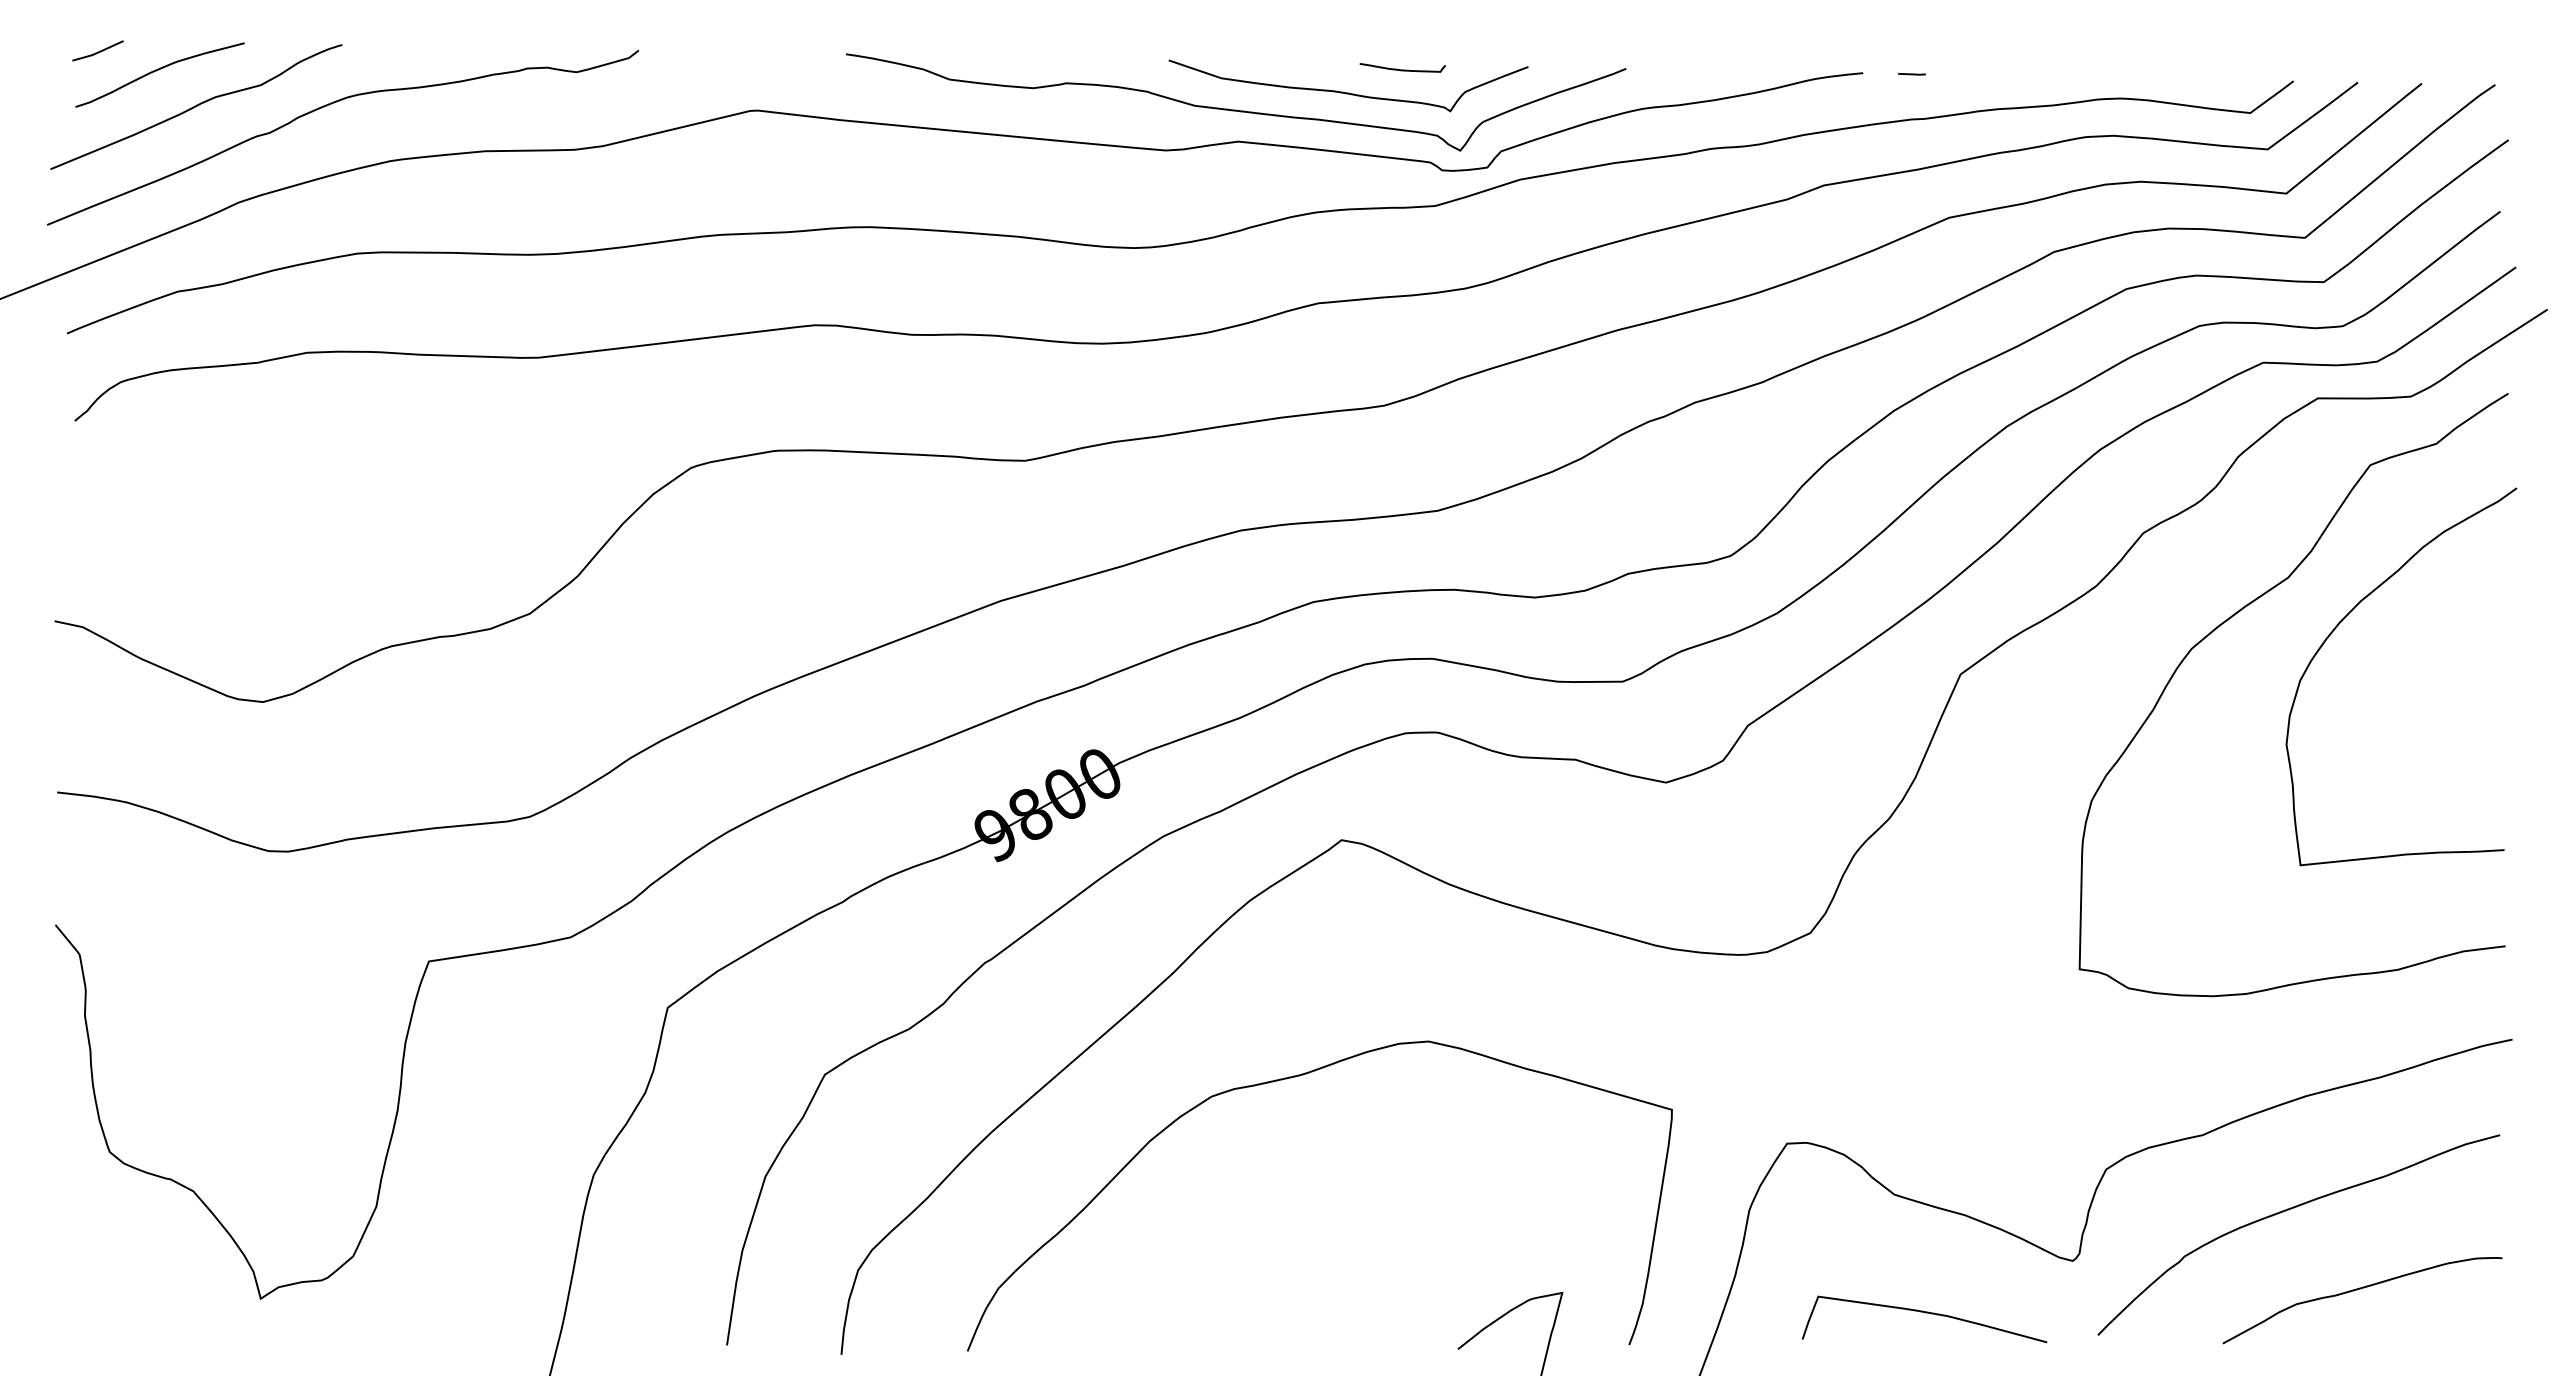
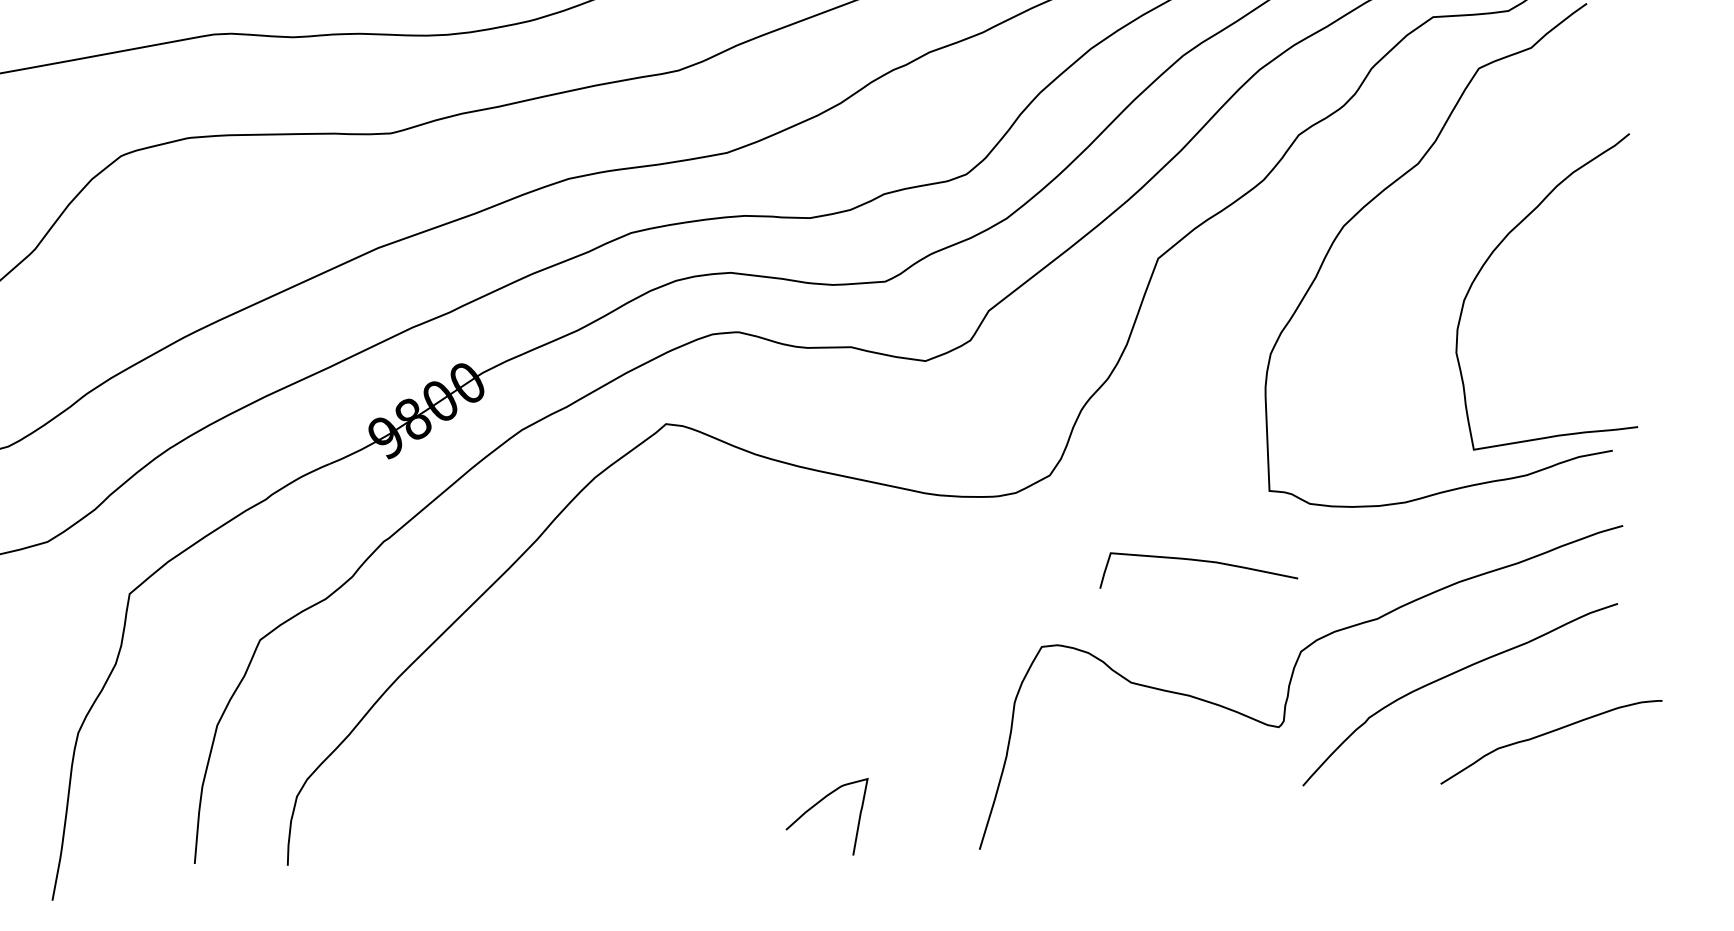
curve: (2344, 619) -> (1496, 248), moved
curve: (1291, 1078) -> (637, 619), removed
curve: (2360, 1289) -> (1549, 733), moved
curve: (1925, 1313) -> (1198, 561), moved

